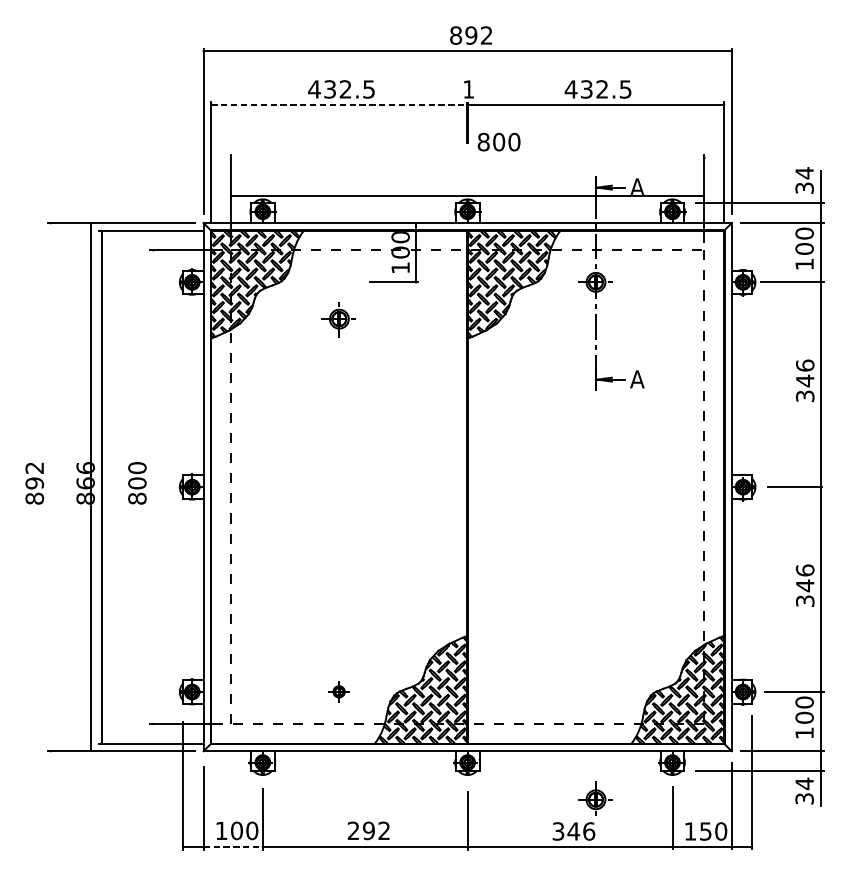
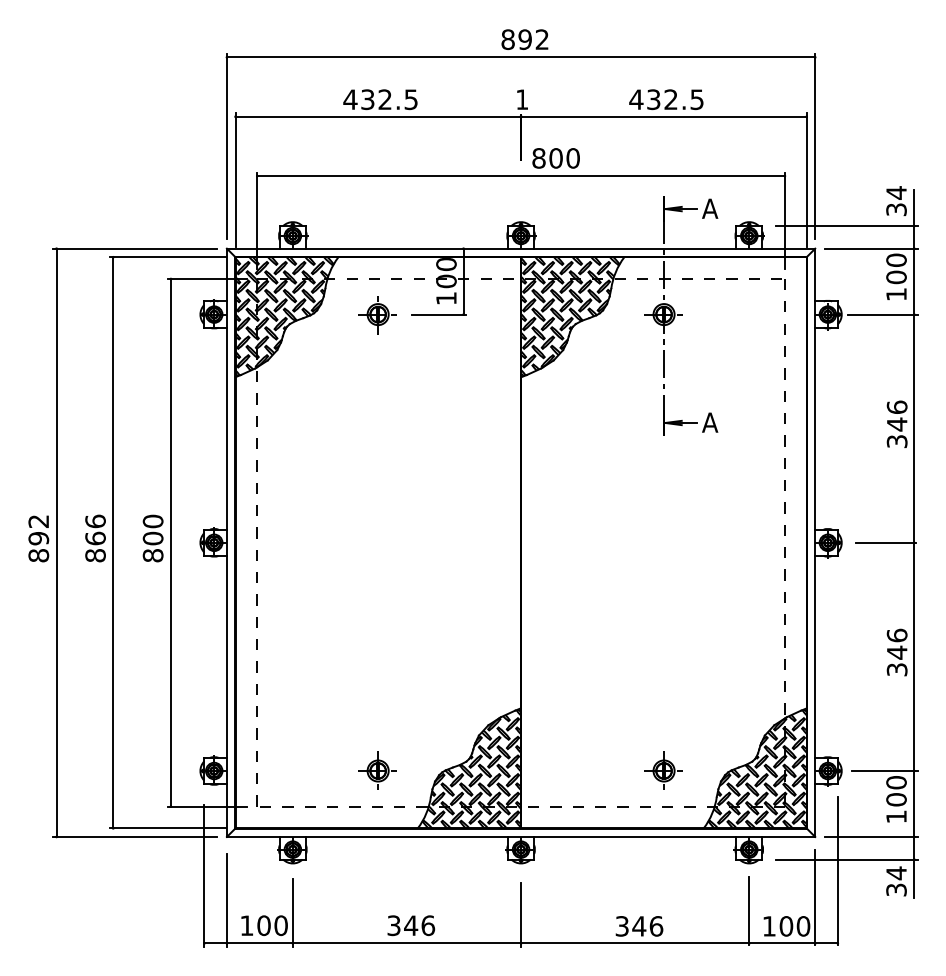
line: (339, 104) -> (378, 116), dashed -> solid
line: (467, 196) -> (520, 176), moved
part: (338, 319) -> (377, 315), moved
line: (91, 486) -> (56, 542), moved
line: (152, 486) -> (170, 542), added
part: (338, 691) -> (377, 770), size x1.67
part: (595, 799) -> (663, 770), moved
text: (369, 830) -> (411, 925), 292 -> 346
text: (705, 831) -> (786, 926), 150 -> 100
line: (232, 846) -> (259, 943), dashed -> solid

